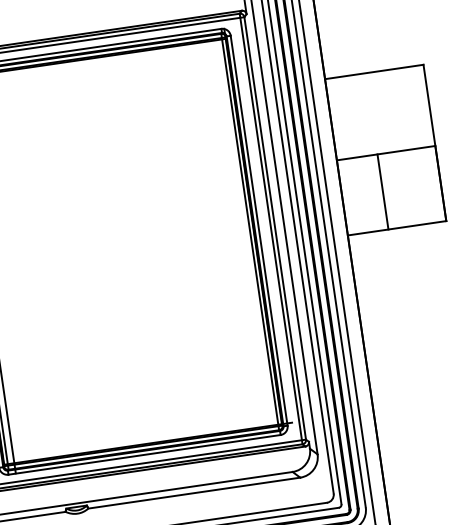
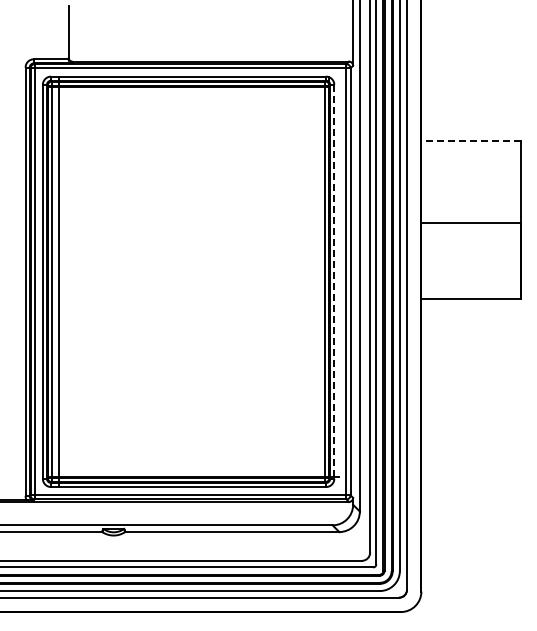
line: (374, 72) -> (471, 141), solid -> dashed
line: (383, 192) -> (462, 261), removed
line: (259, 230) -> (334, 281), solid -> dashed

